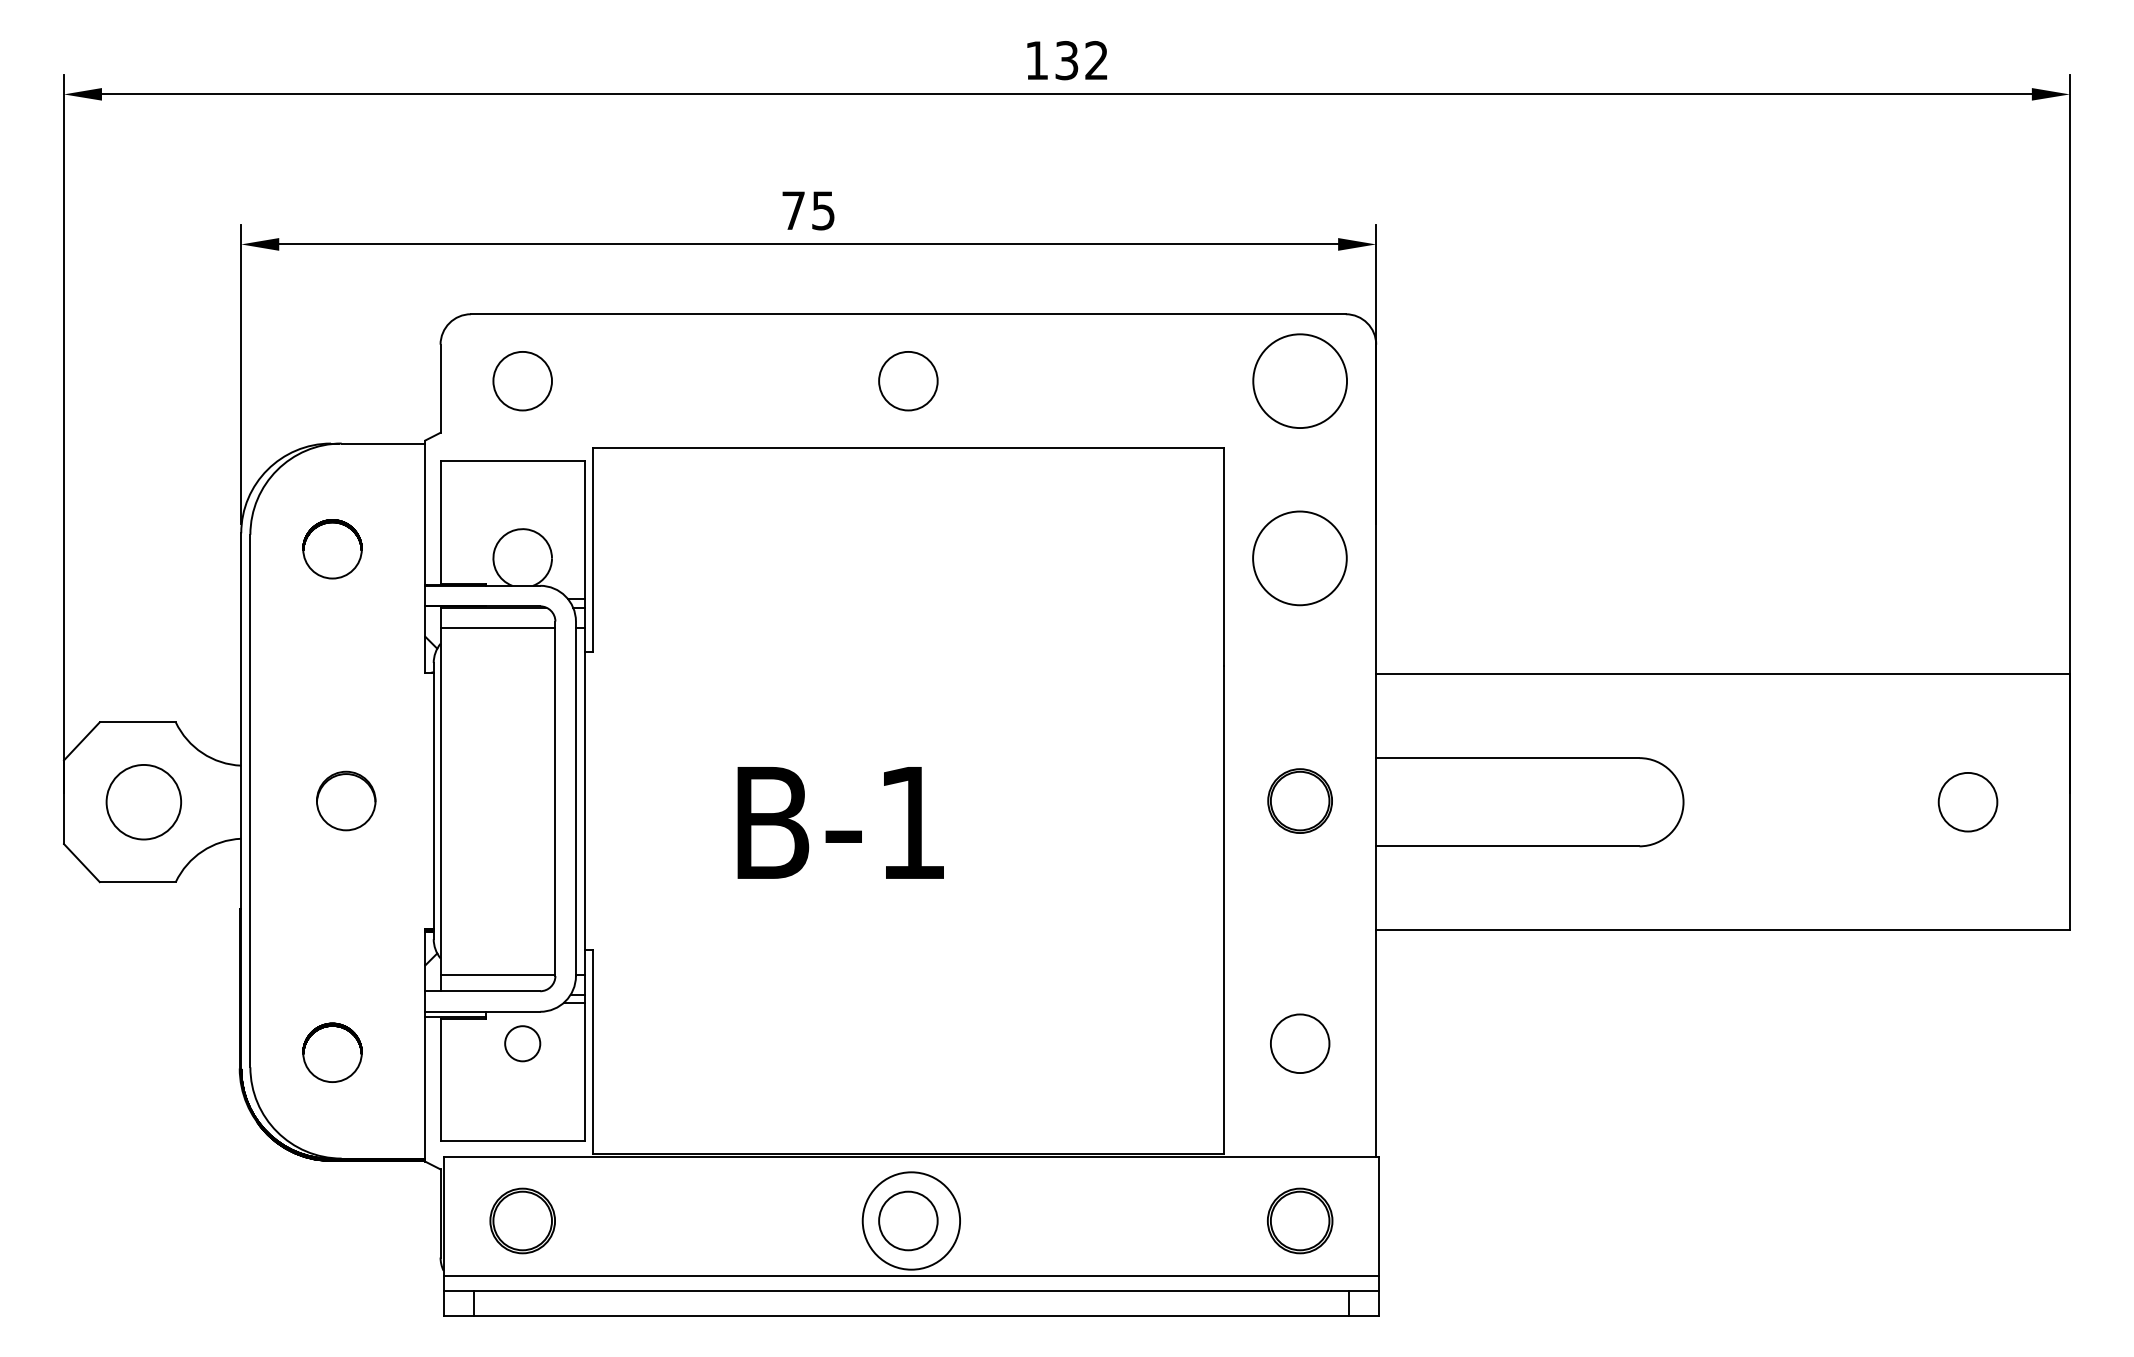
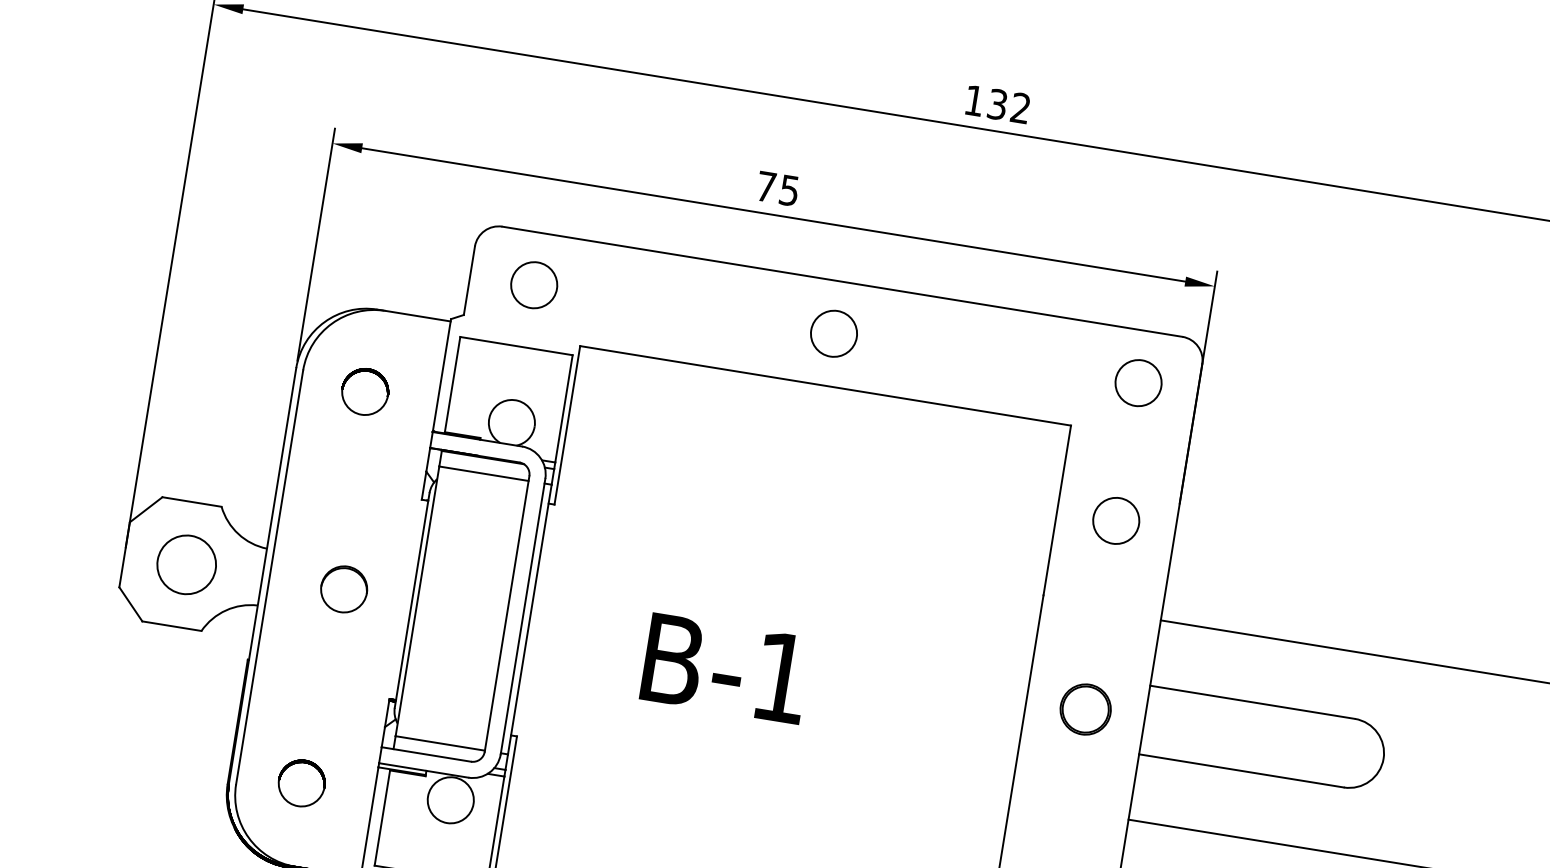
circle: (1299, 380) -> (1138, 382), size x0.62
circle: (1300, 558) -> (1116, 521), size x0.62
circle: (522, 1043) -> (450, 800), size x1.67

